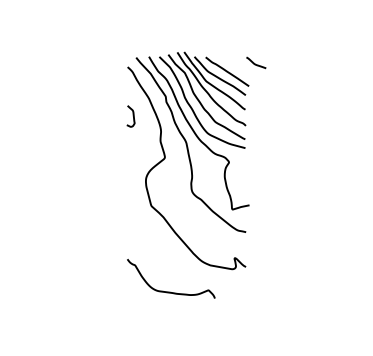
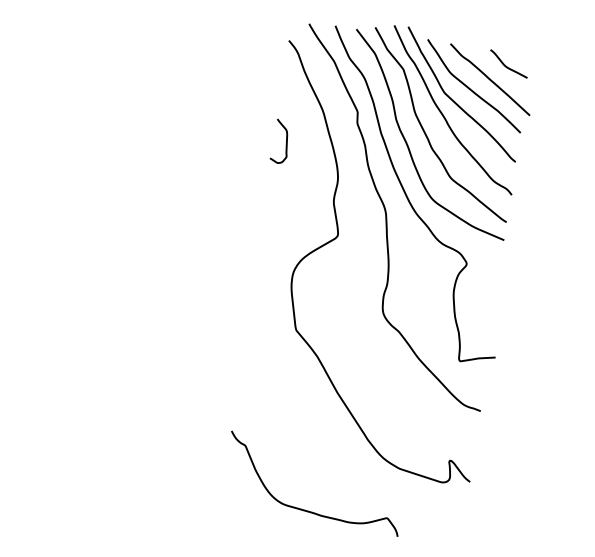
curve: (255, 63) -> (507, 64), moved

